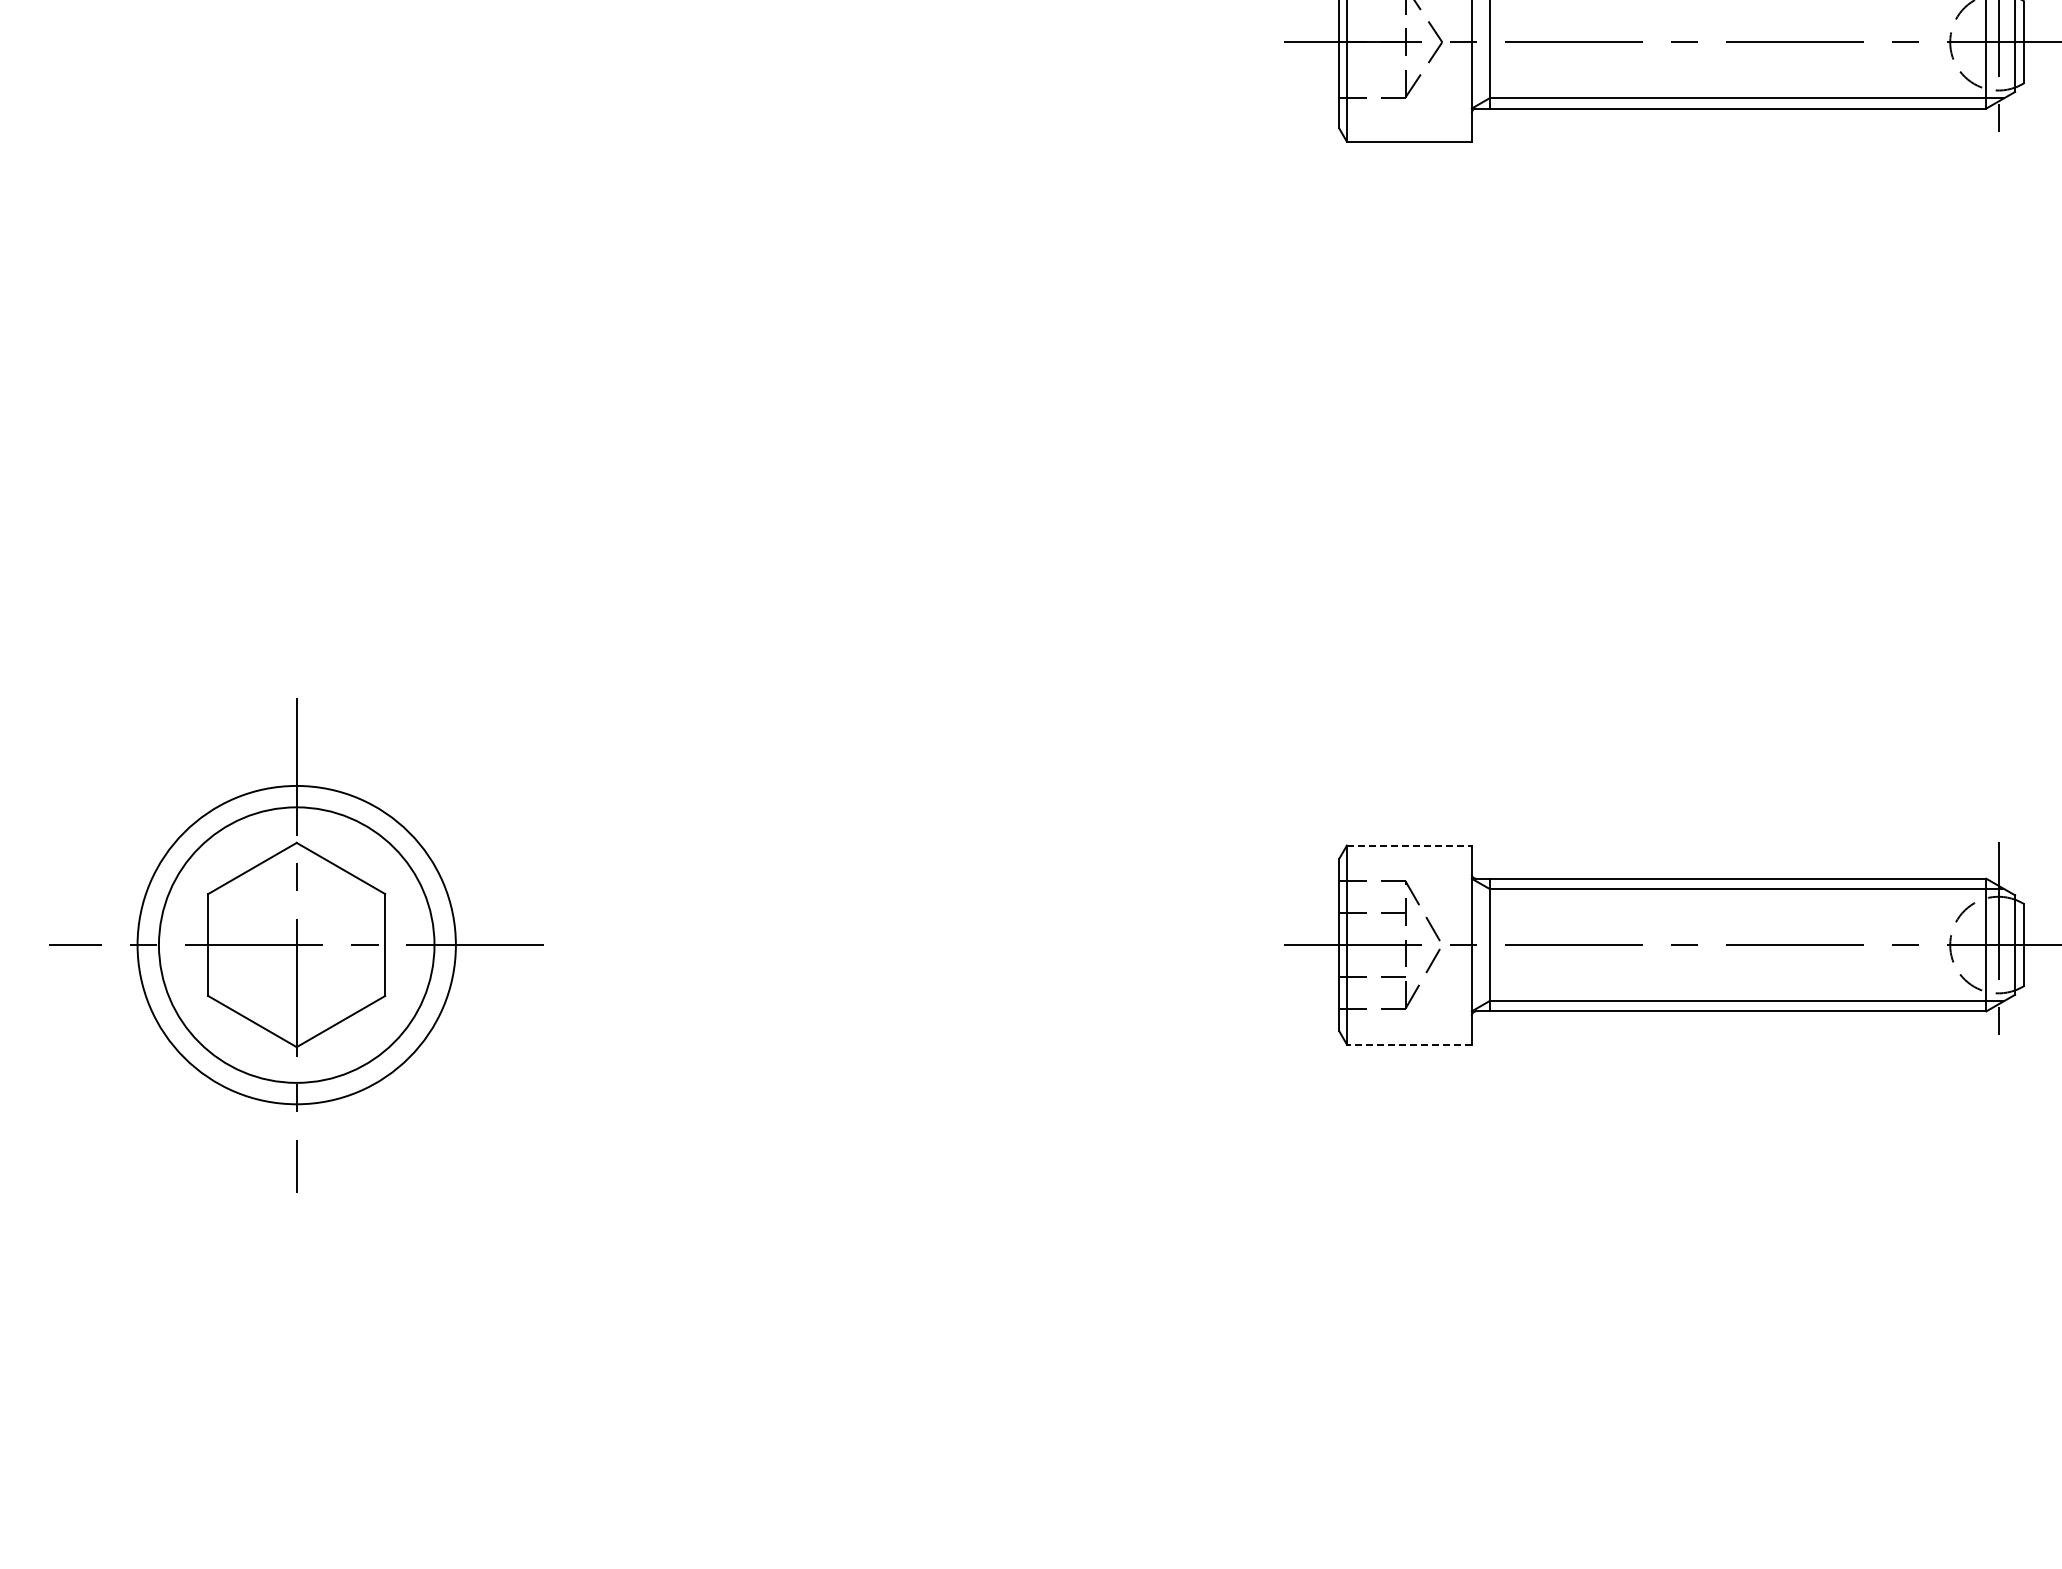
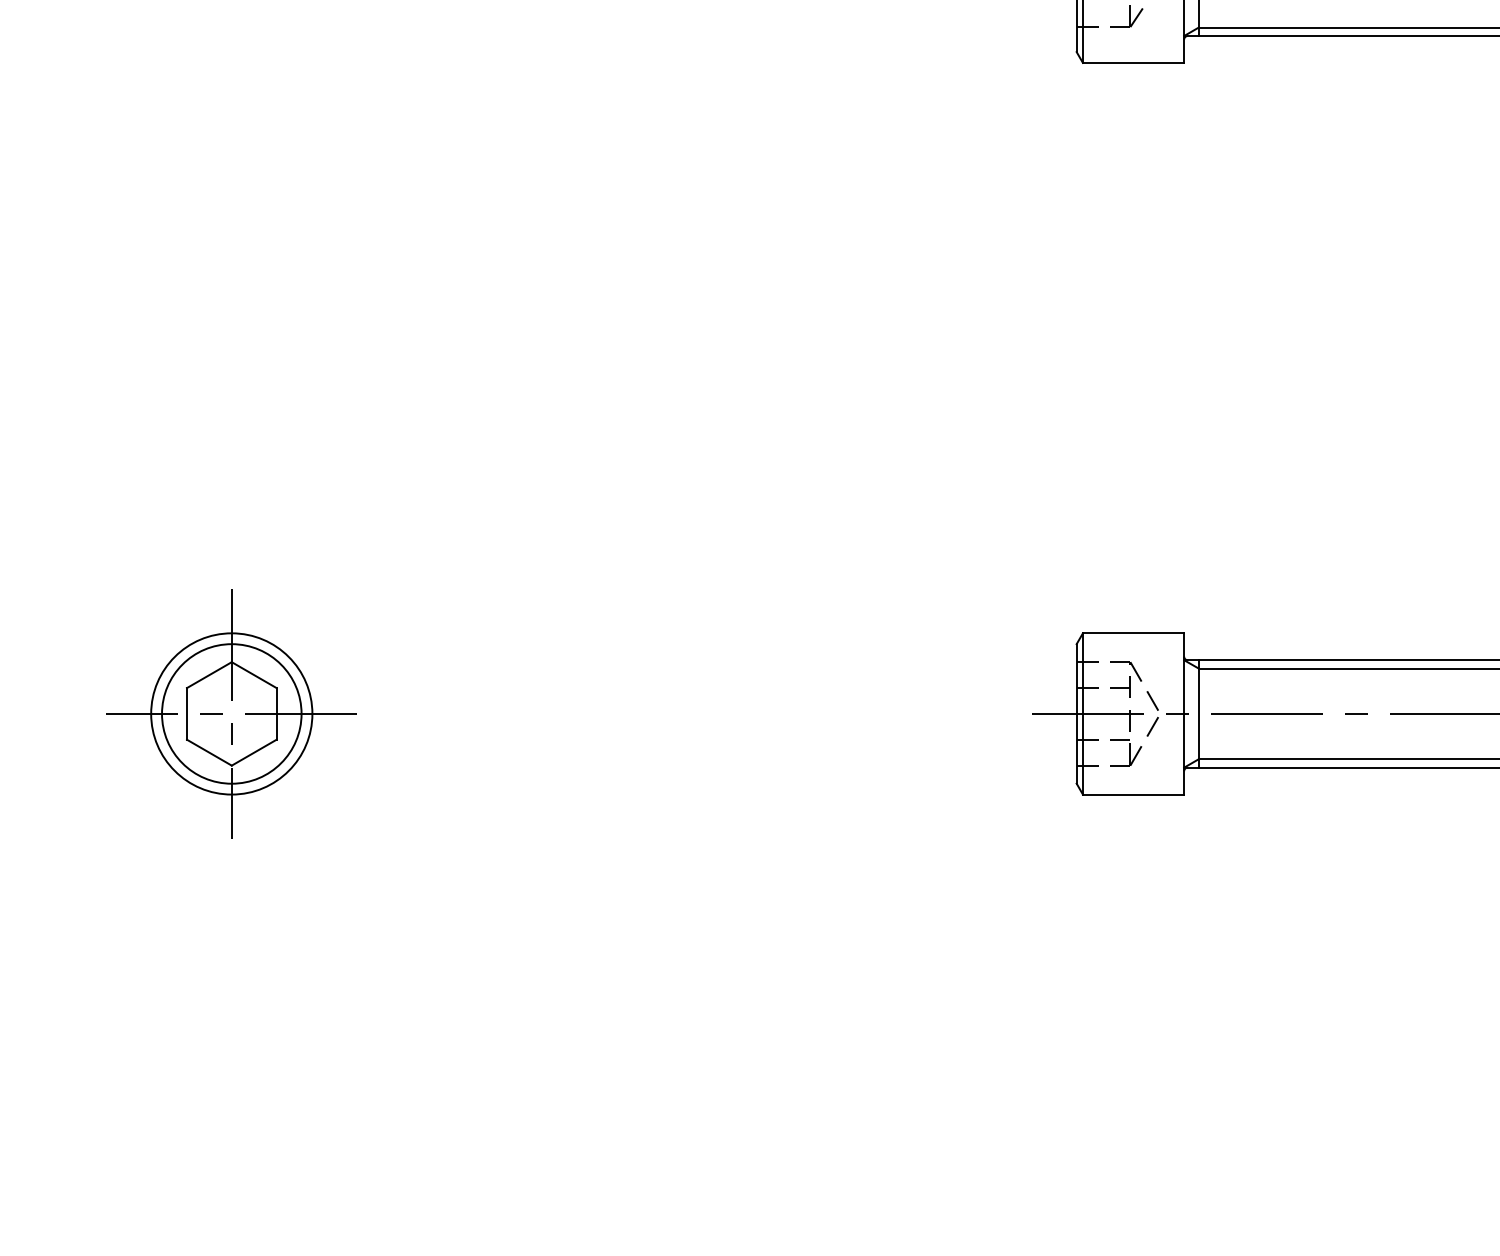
line: (1409, 845) -> (1133, 633), dashed -> solid
part: (296, 944) -> (231, 713), size x0.62
line: (1408, 1044) -> (1132, 794), dashed -> solid

